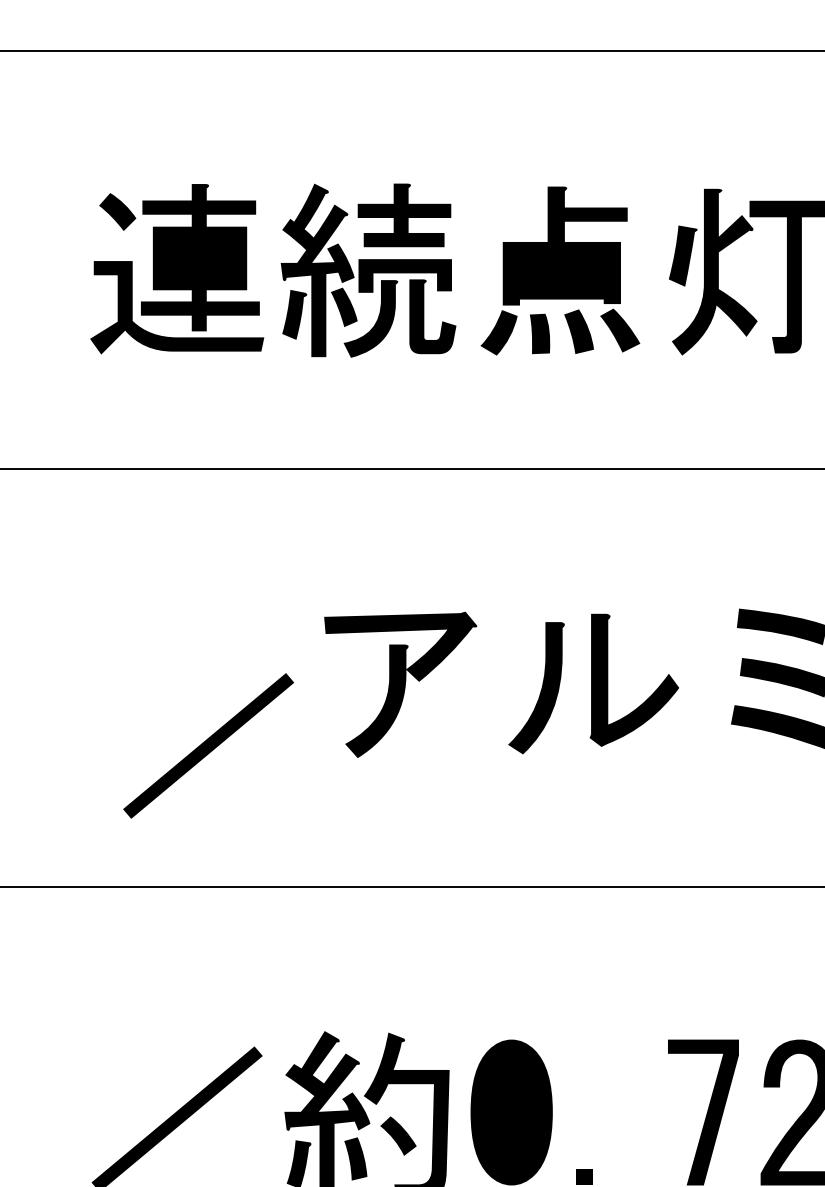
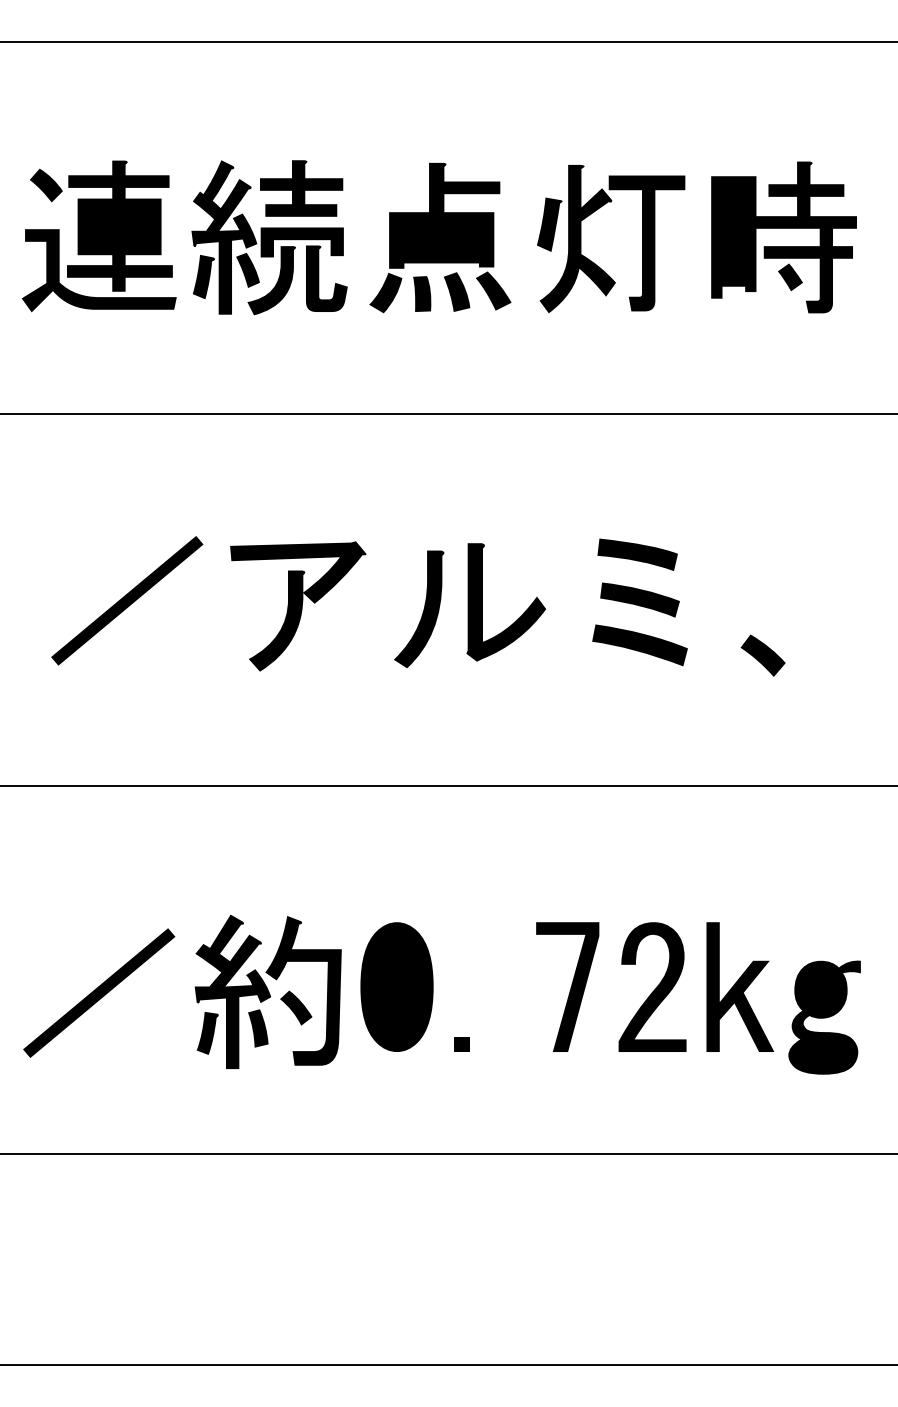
part: (208, 745) -> (127, 600), moved

